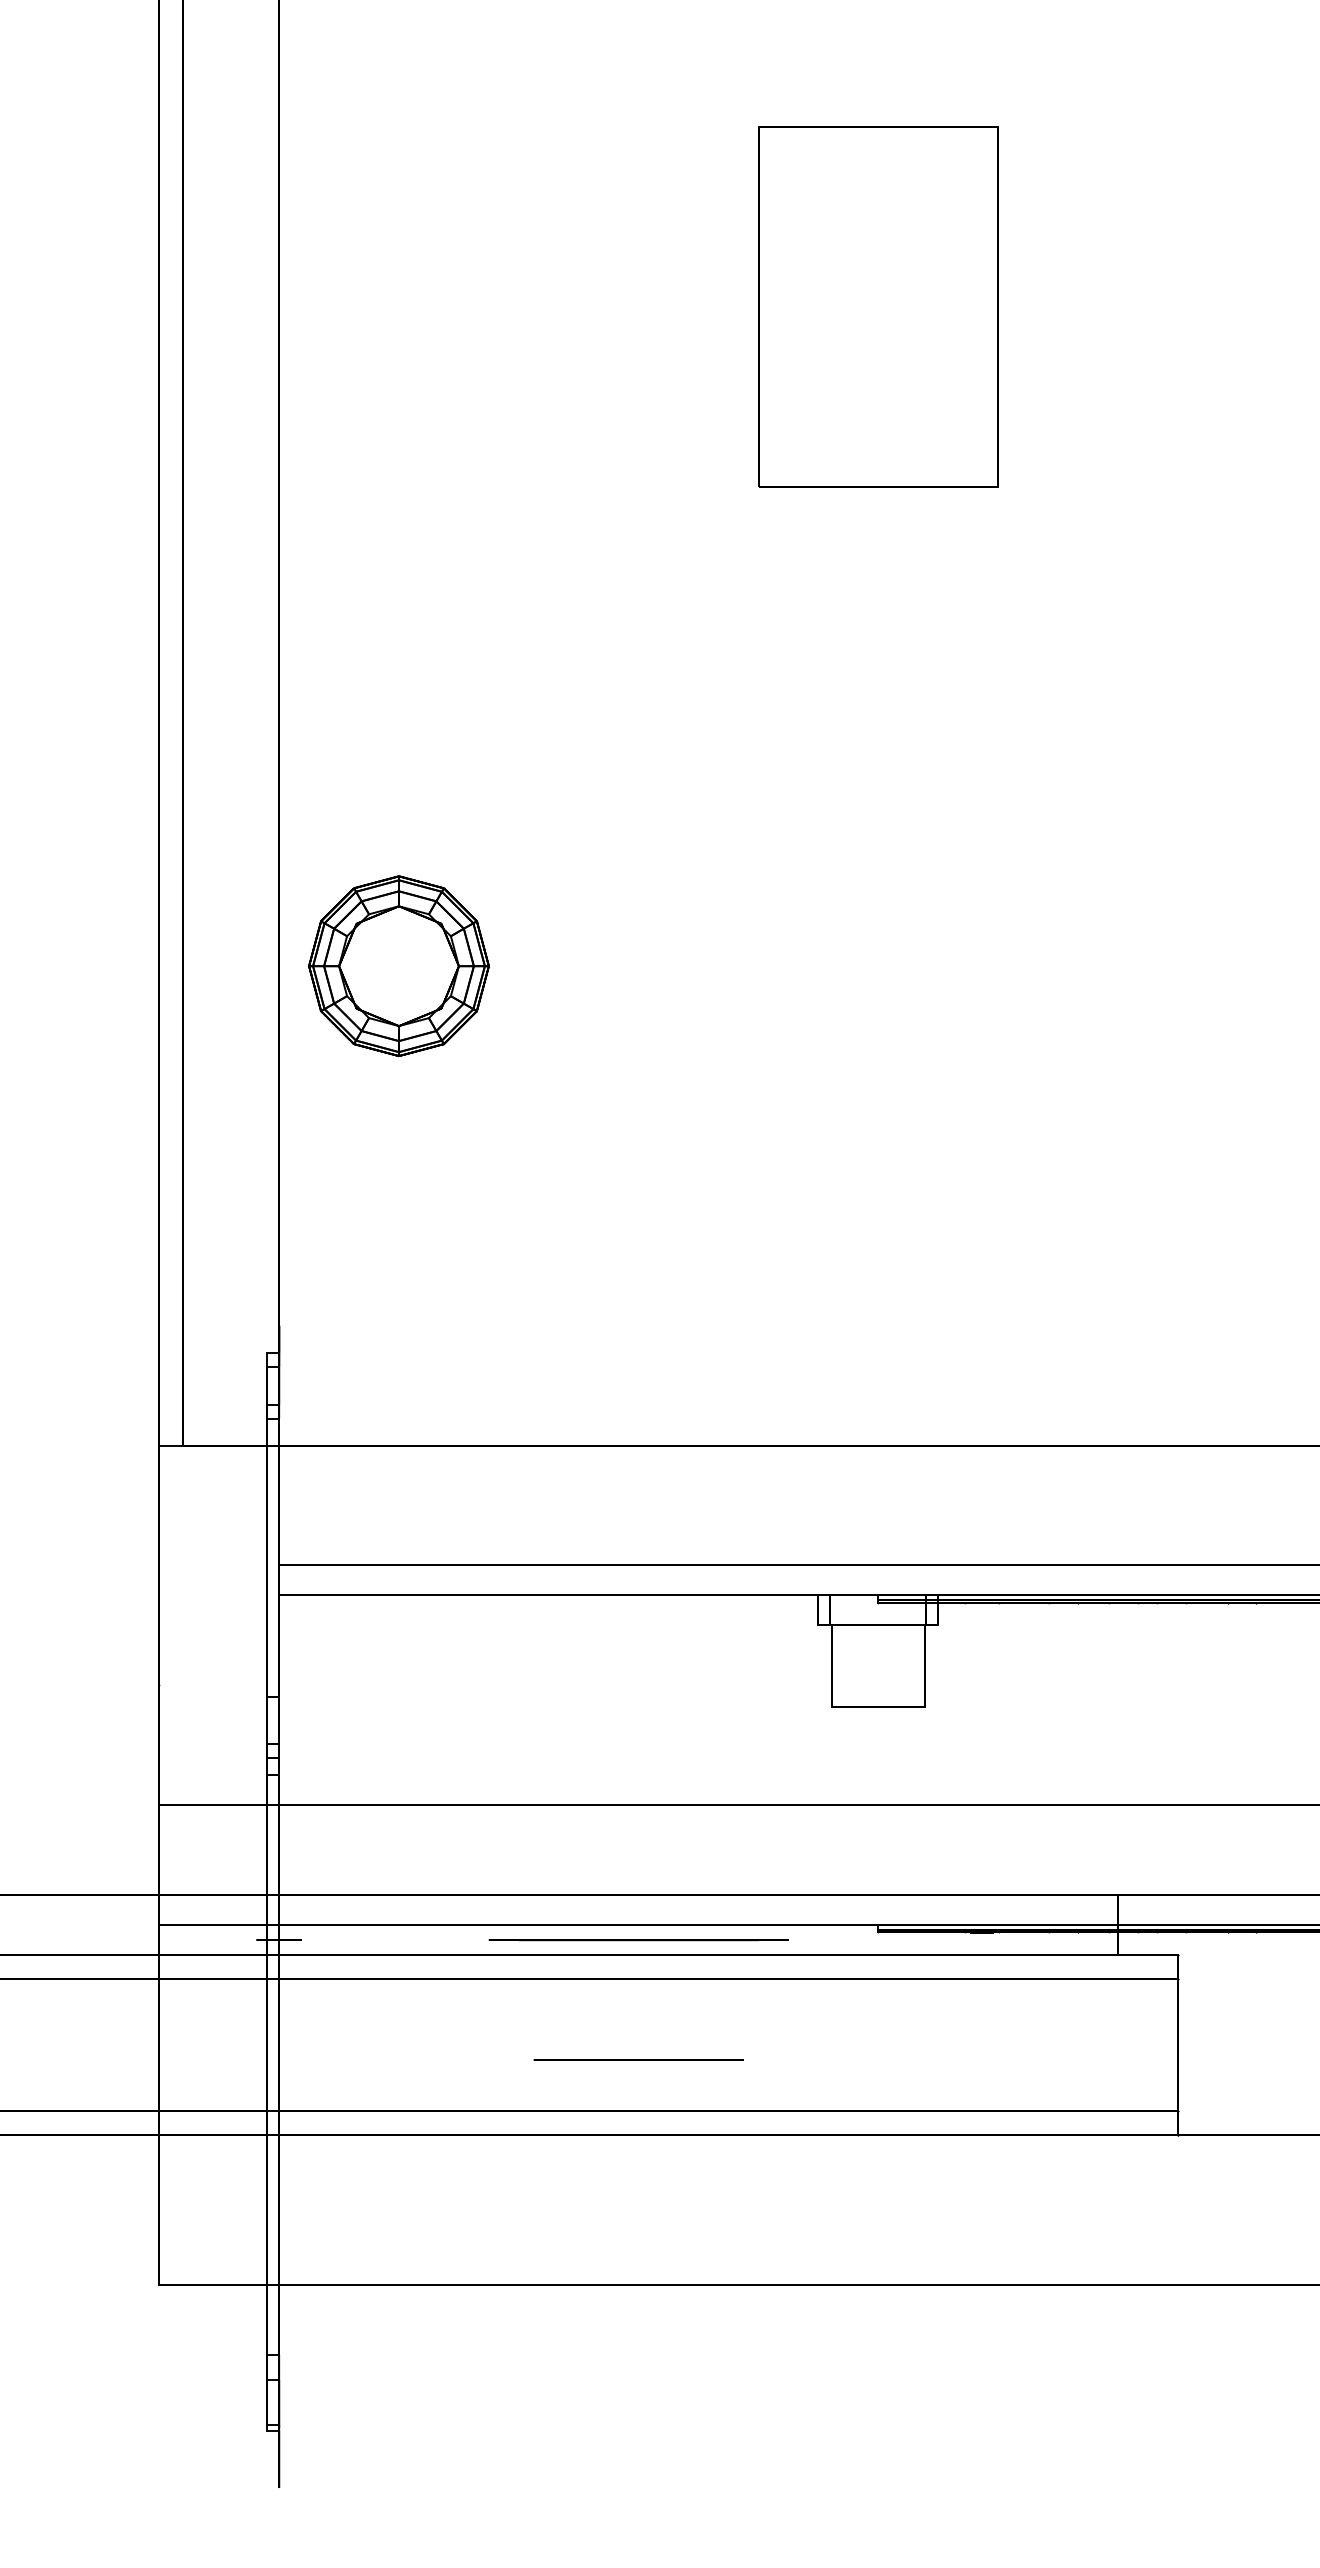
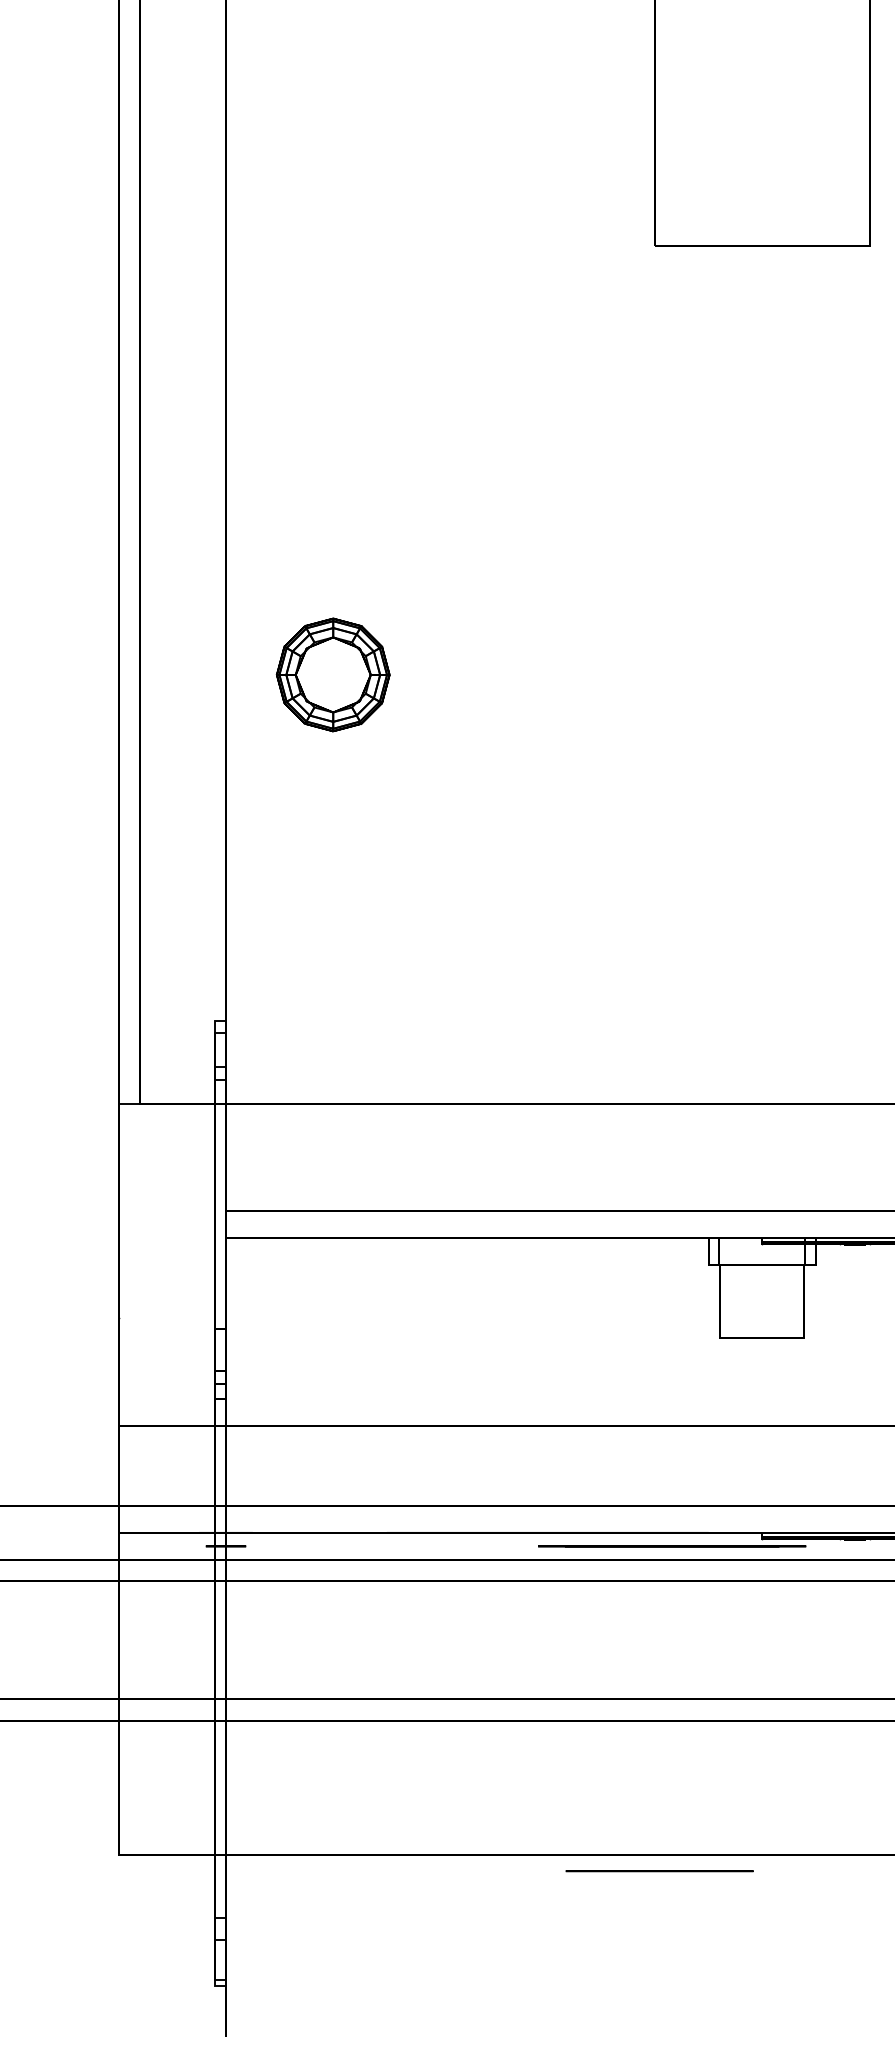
part: (398, 966) -> (332, 675), size x0.7
line: (638, 1940) -> (671, 1546), moved
circle: (638, 2059) -> (659, 1870), moved

